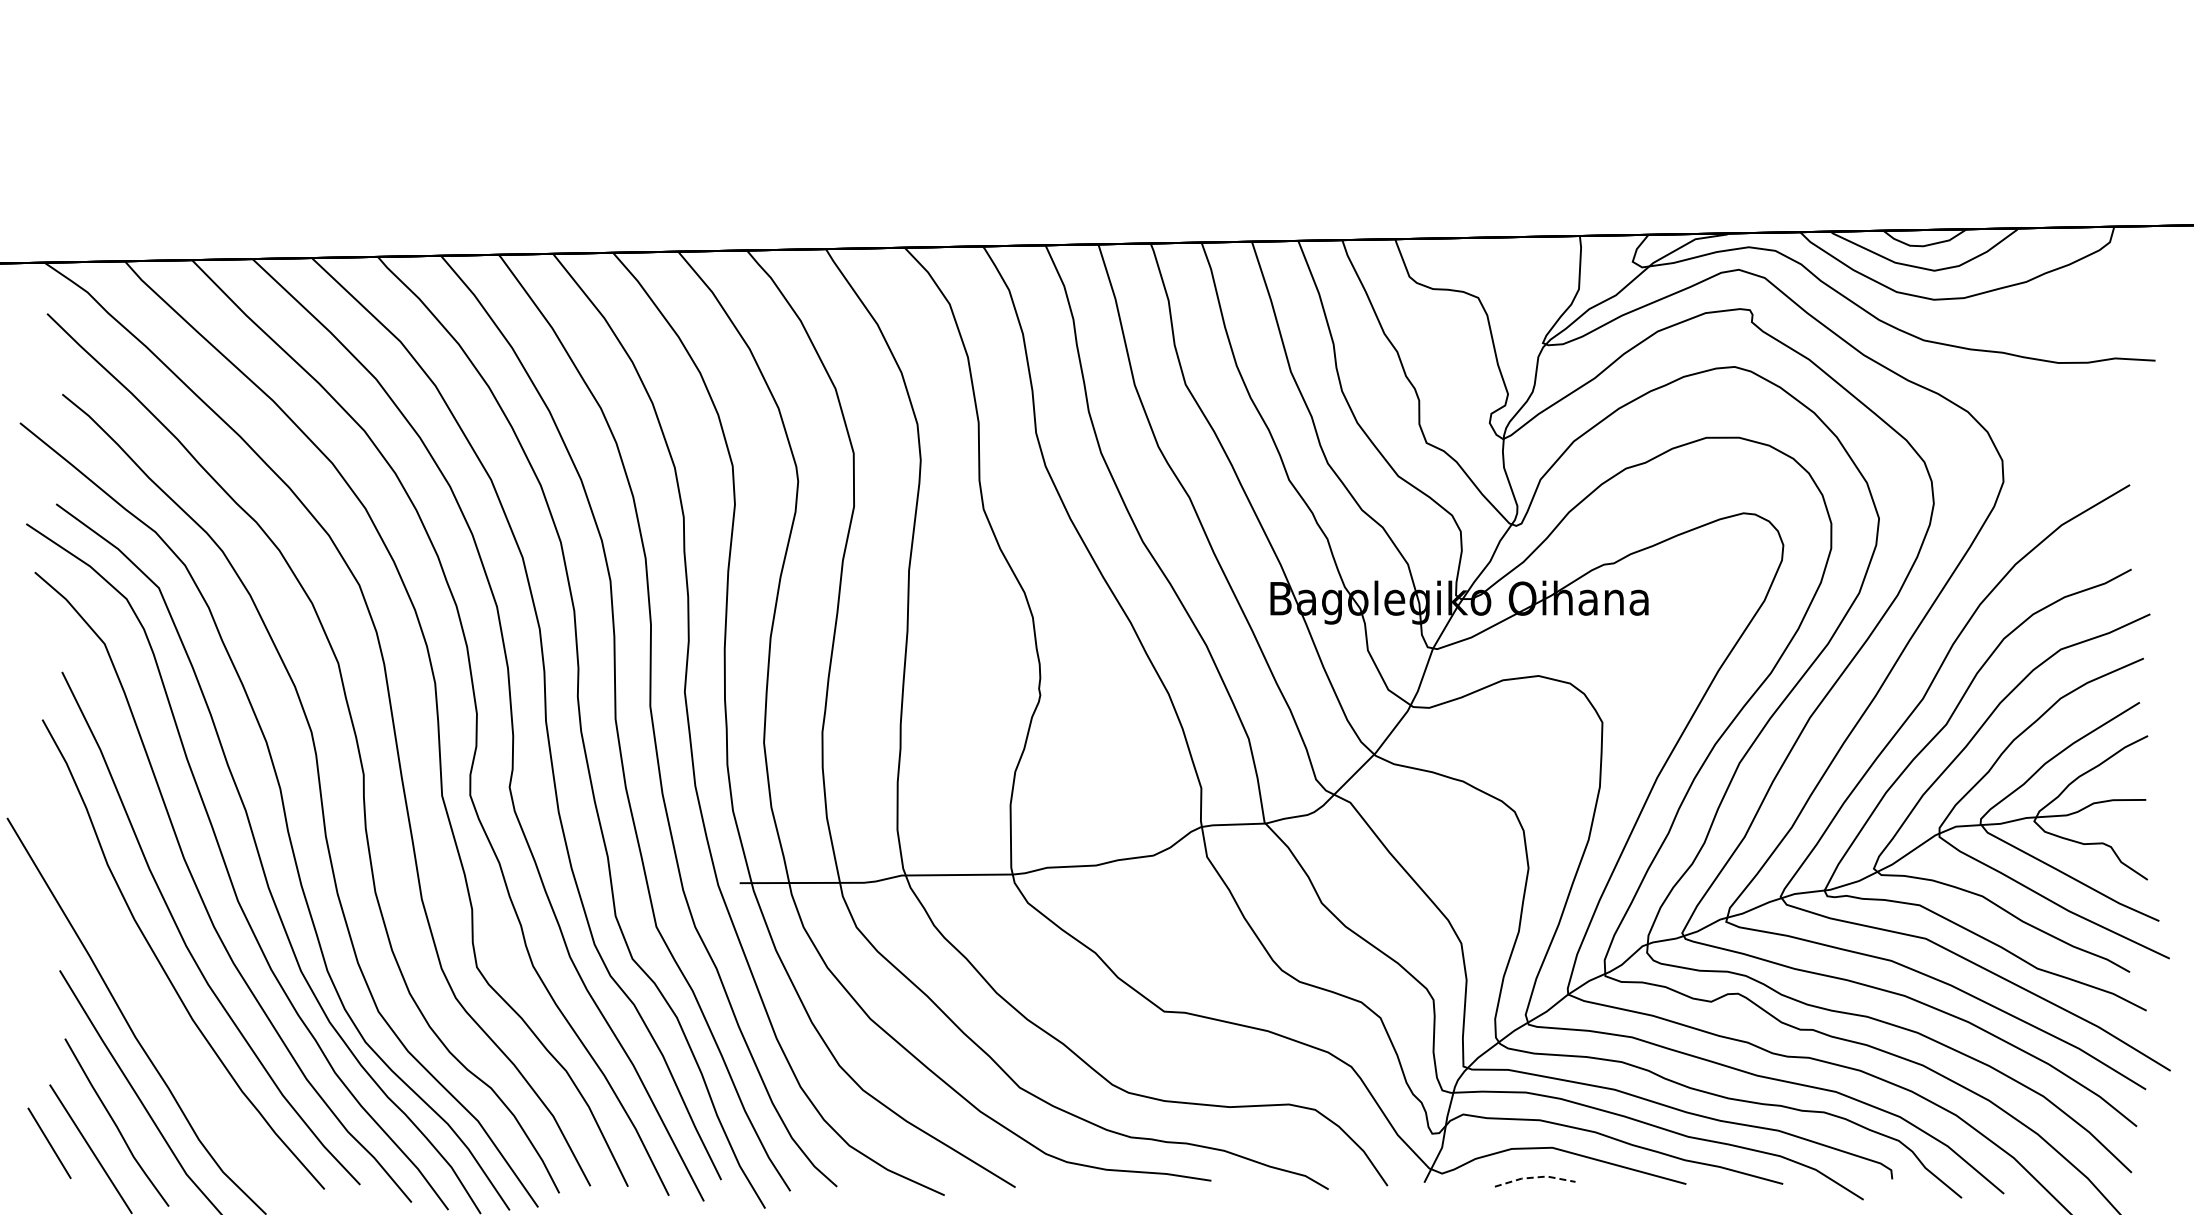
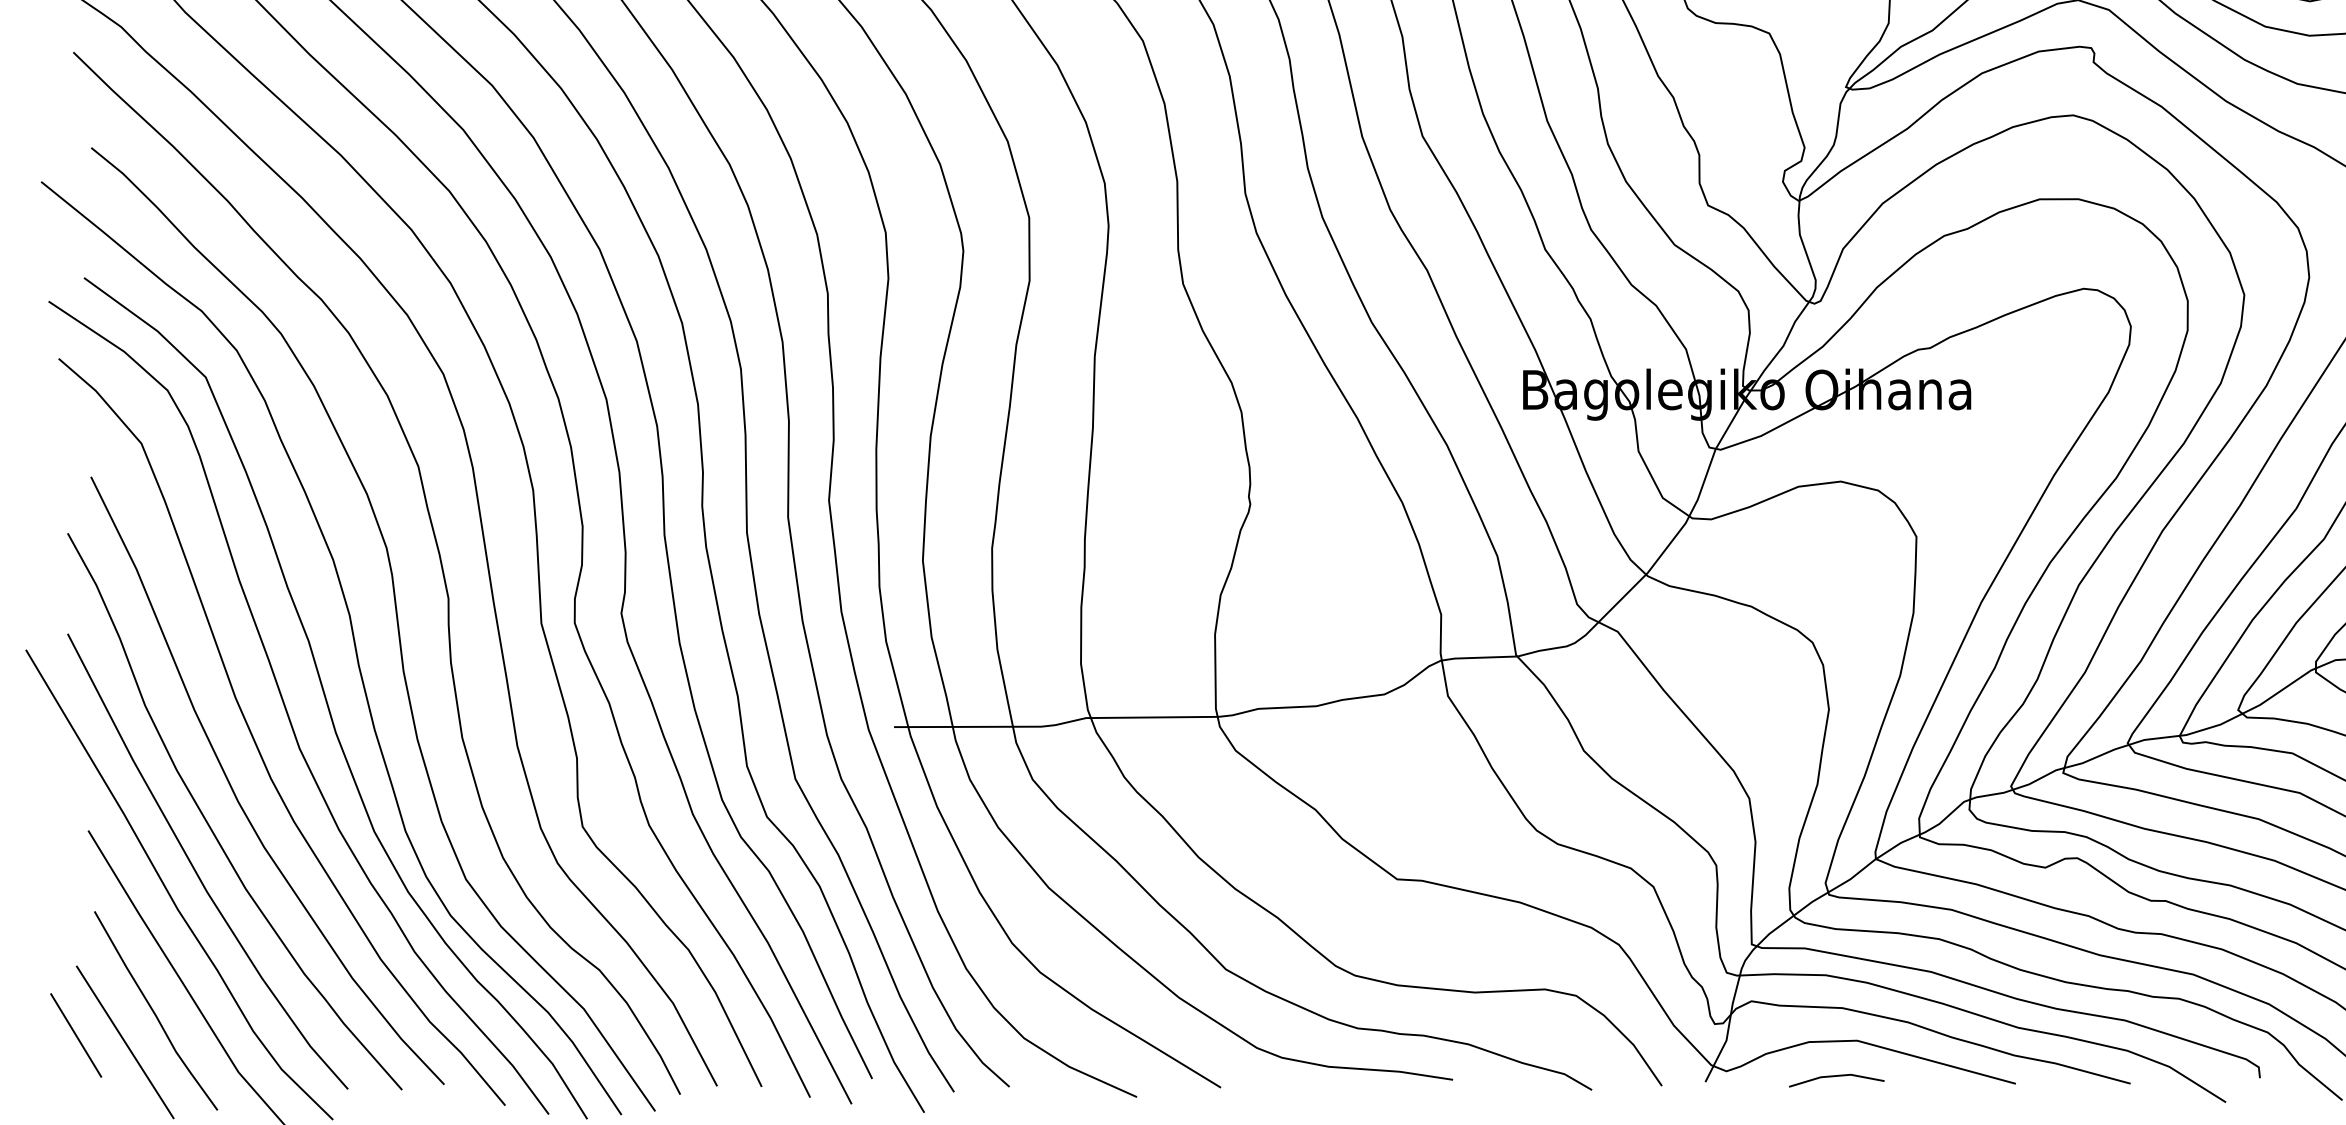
curve: (151, 1004) -> (196, 870), added
line: (1535, 1177) -> (1837, 1075), dashed -> solid

